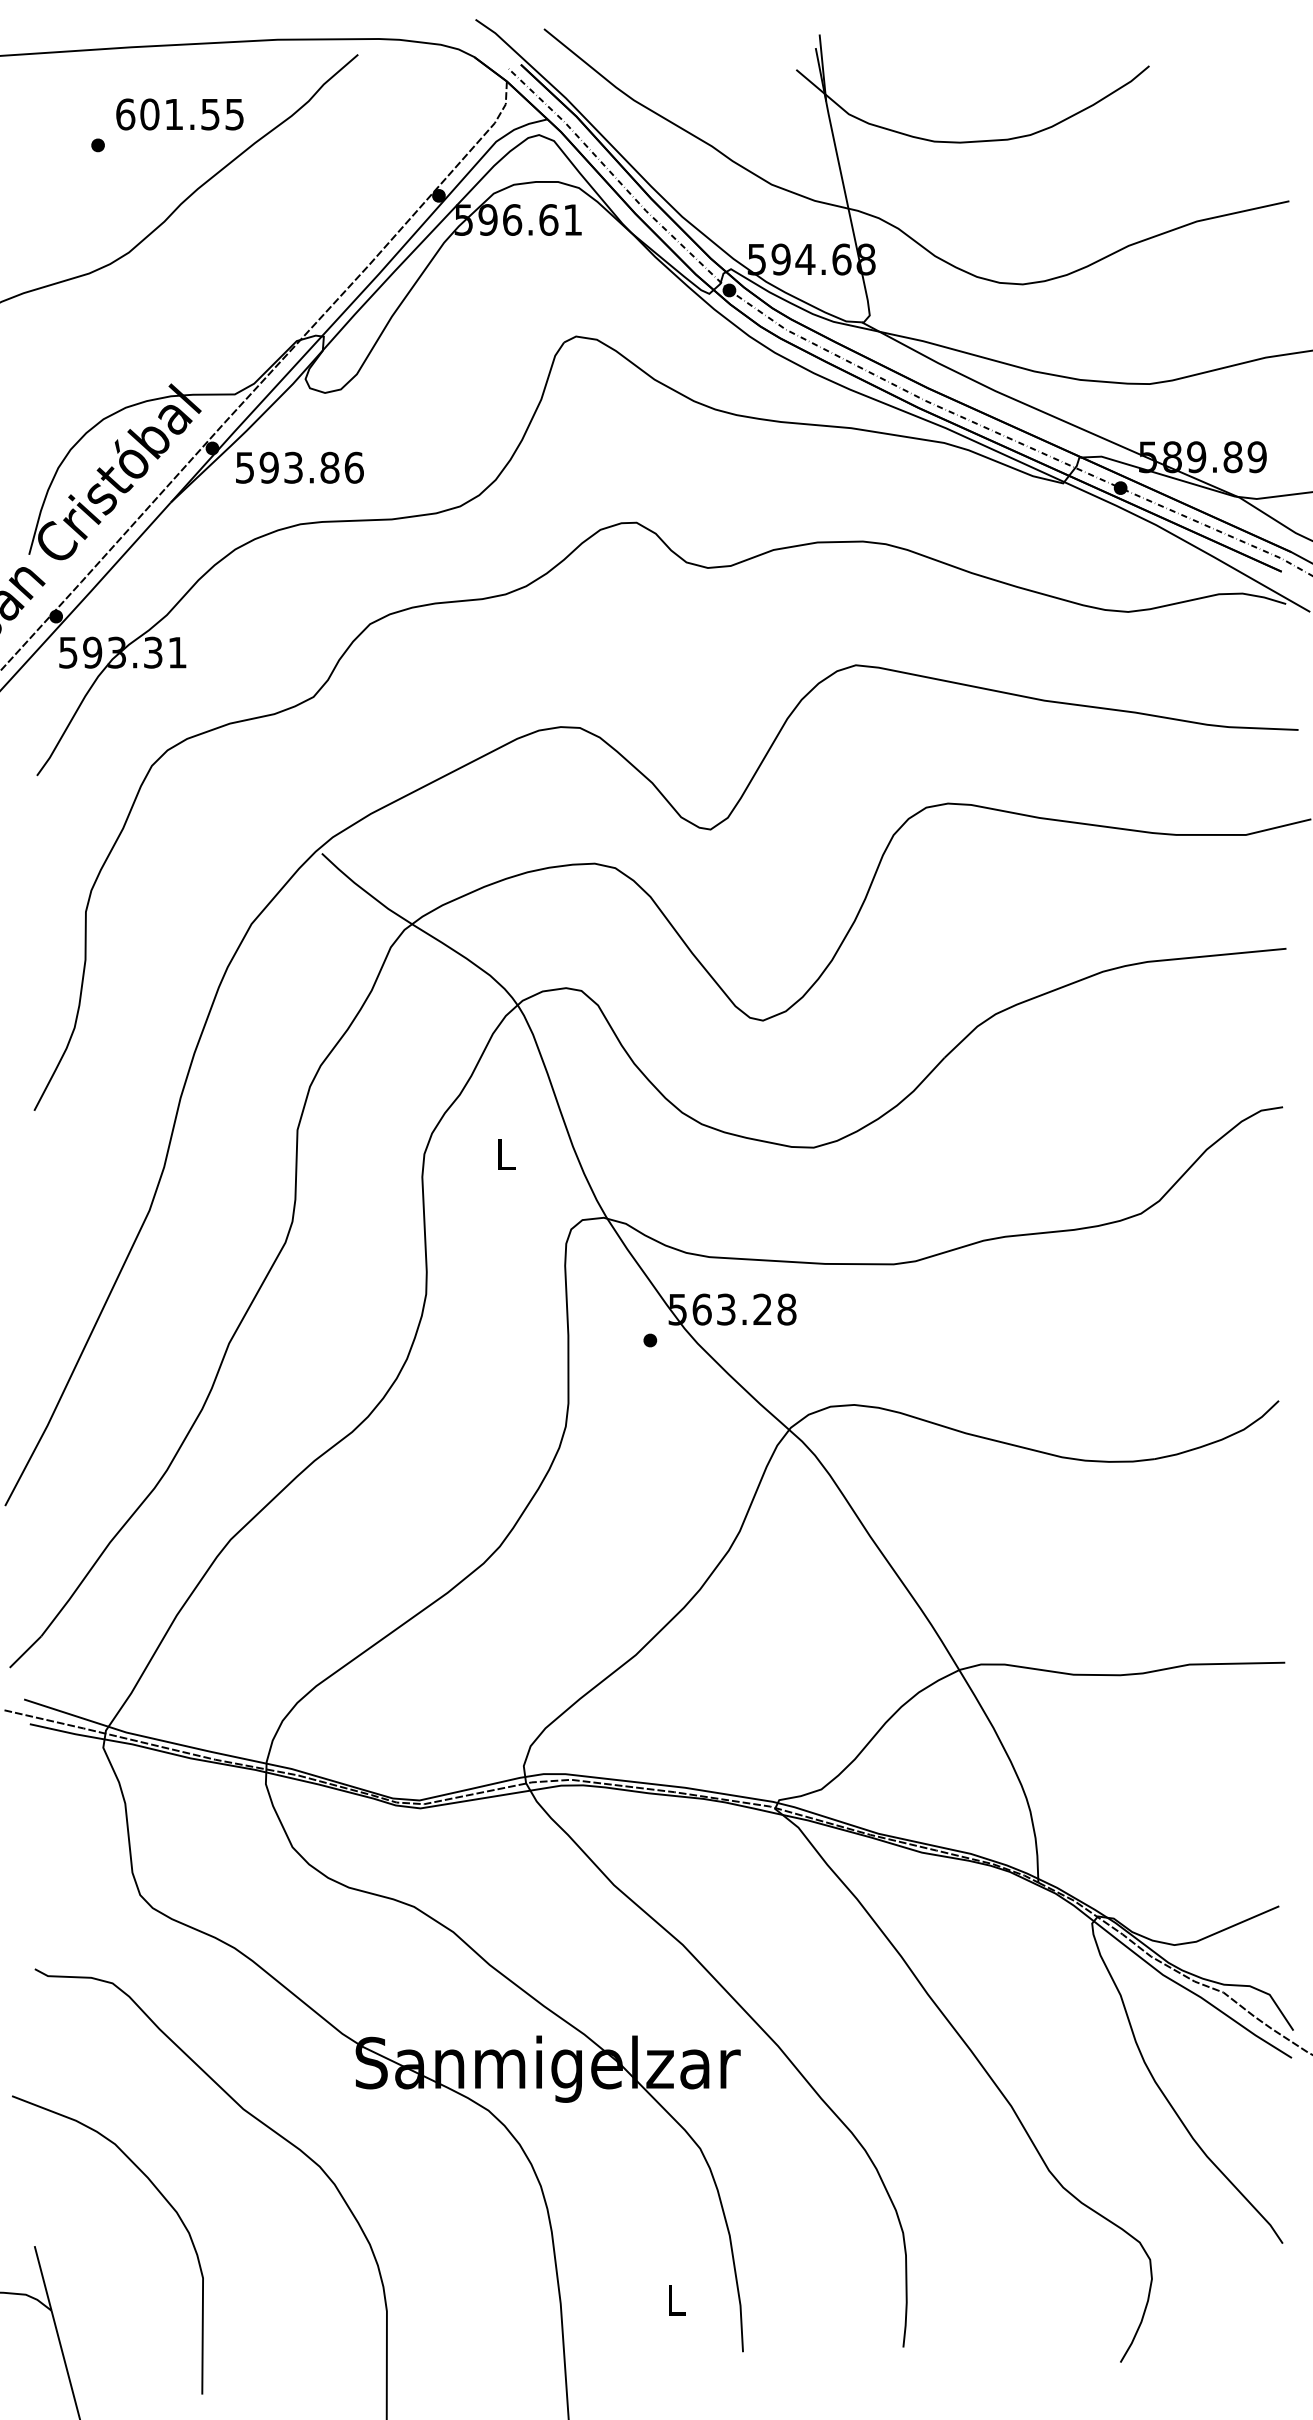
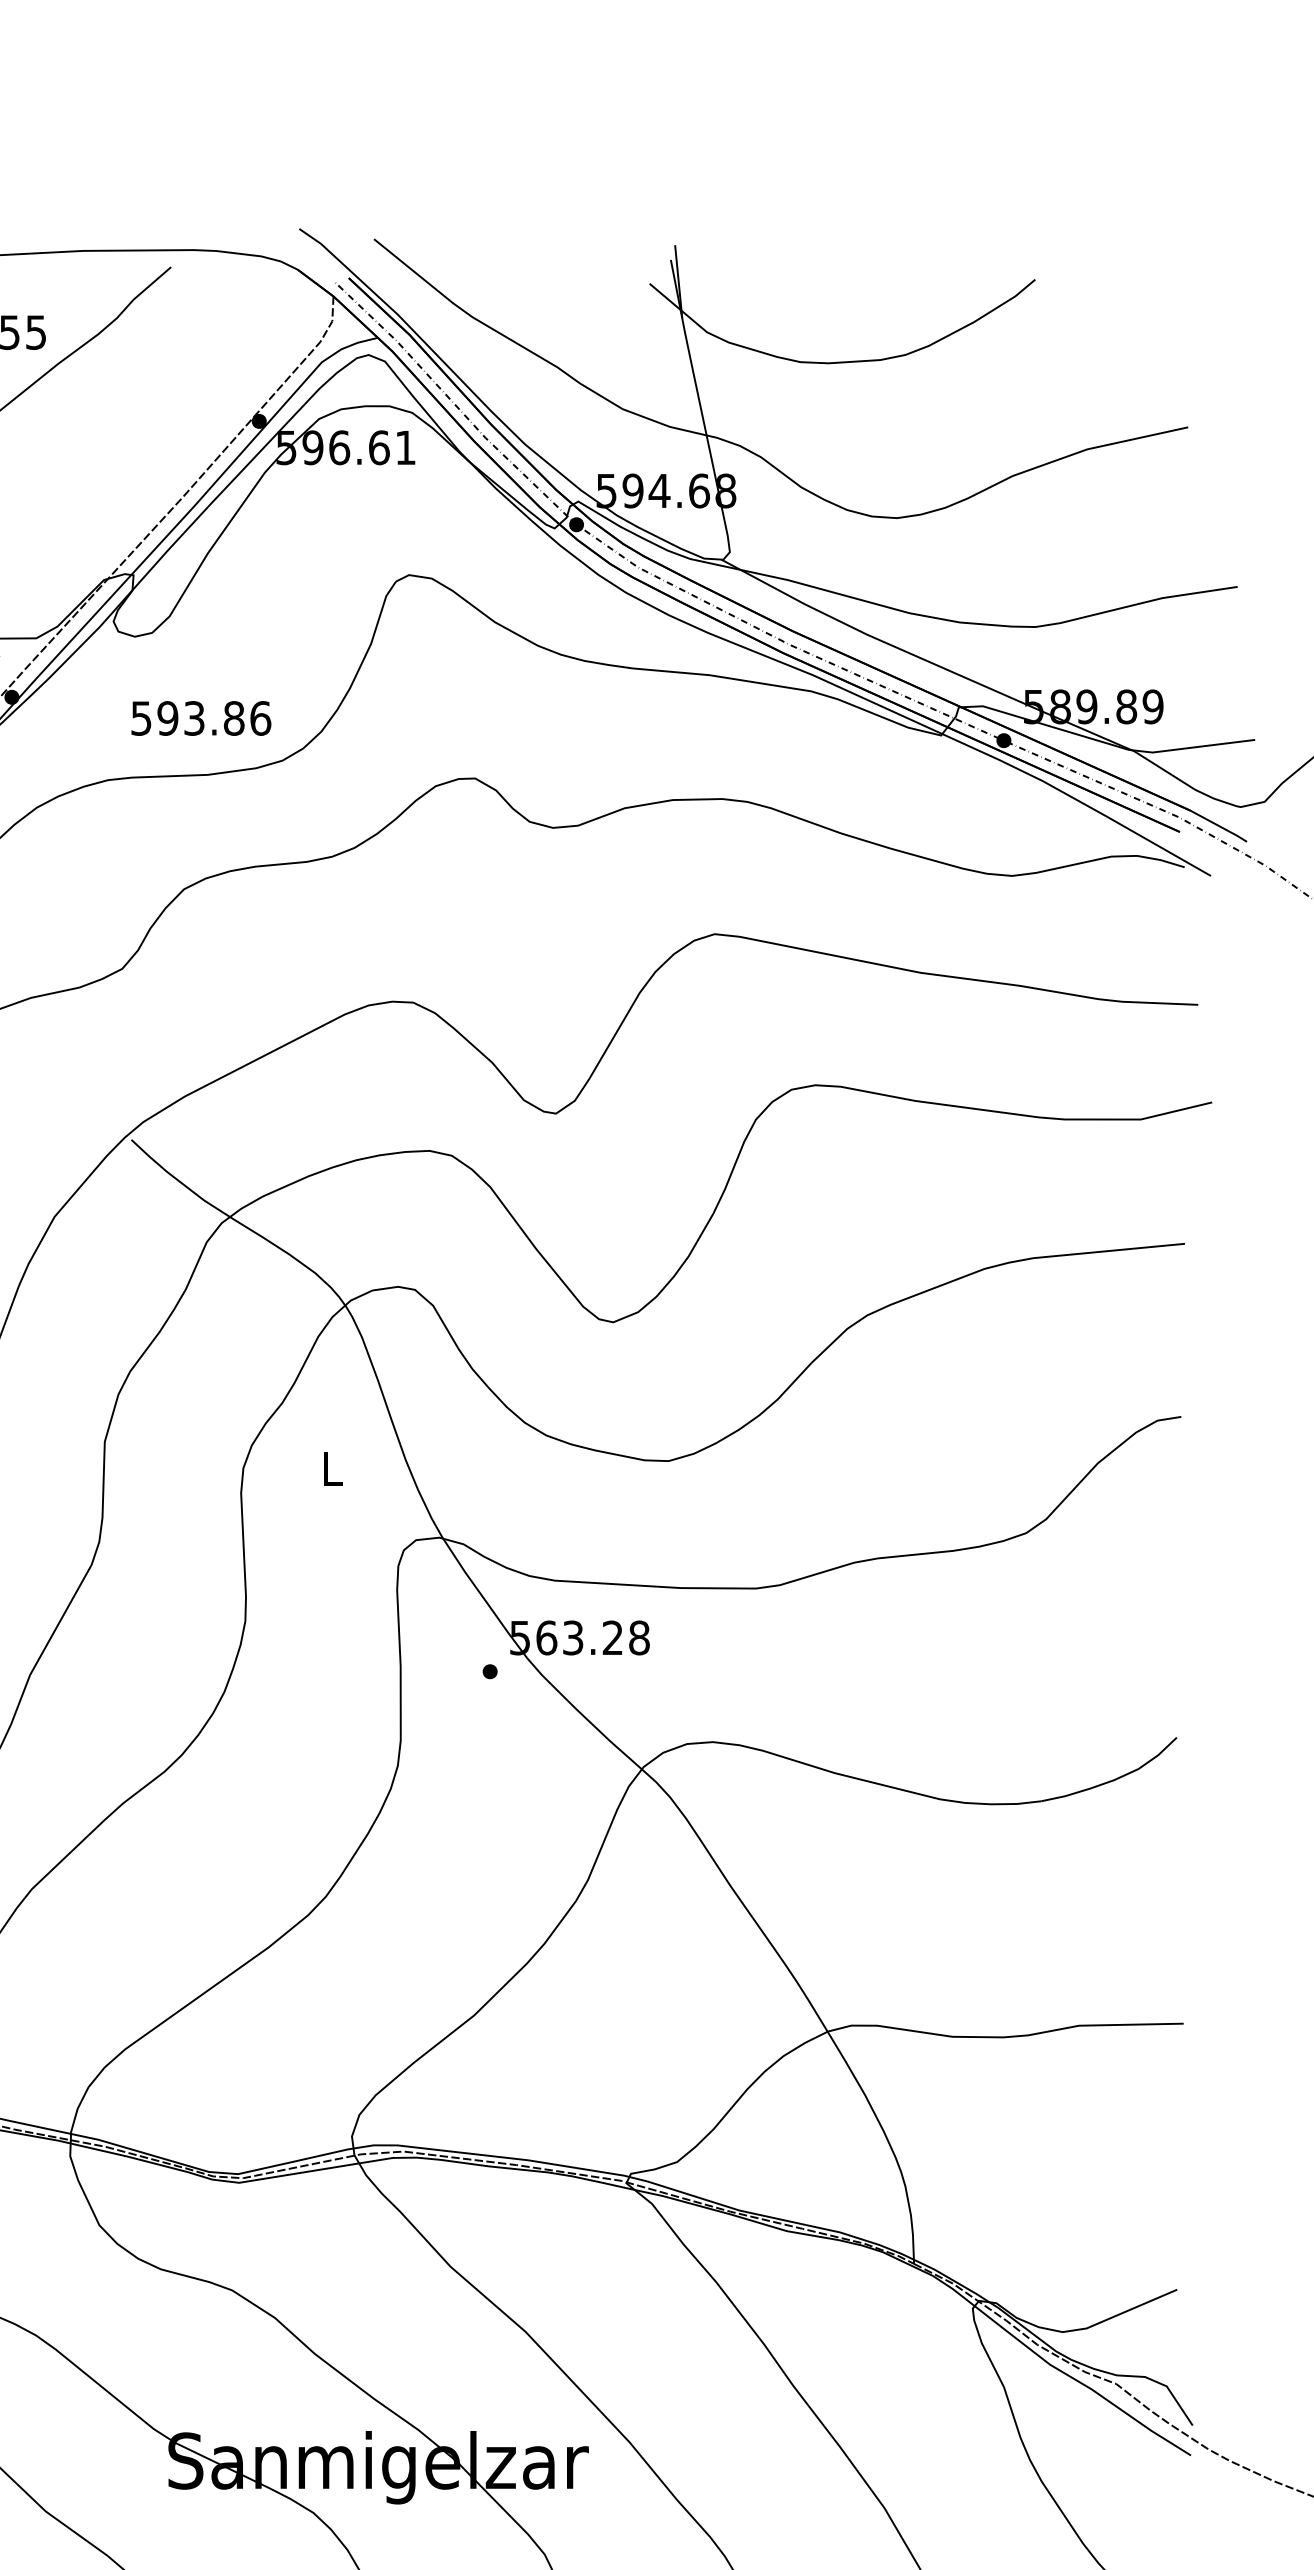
text: (299, 467) -> (200, 718), moved

